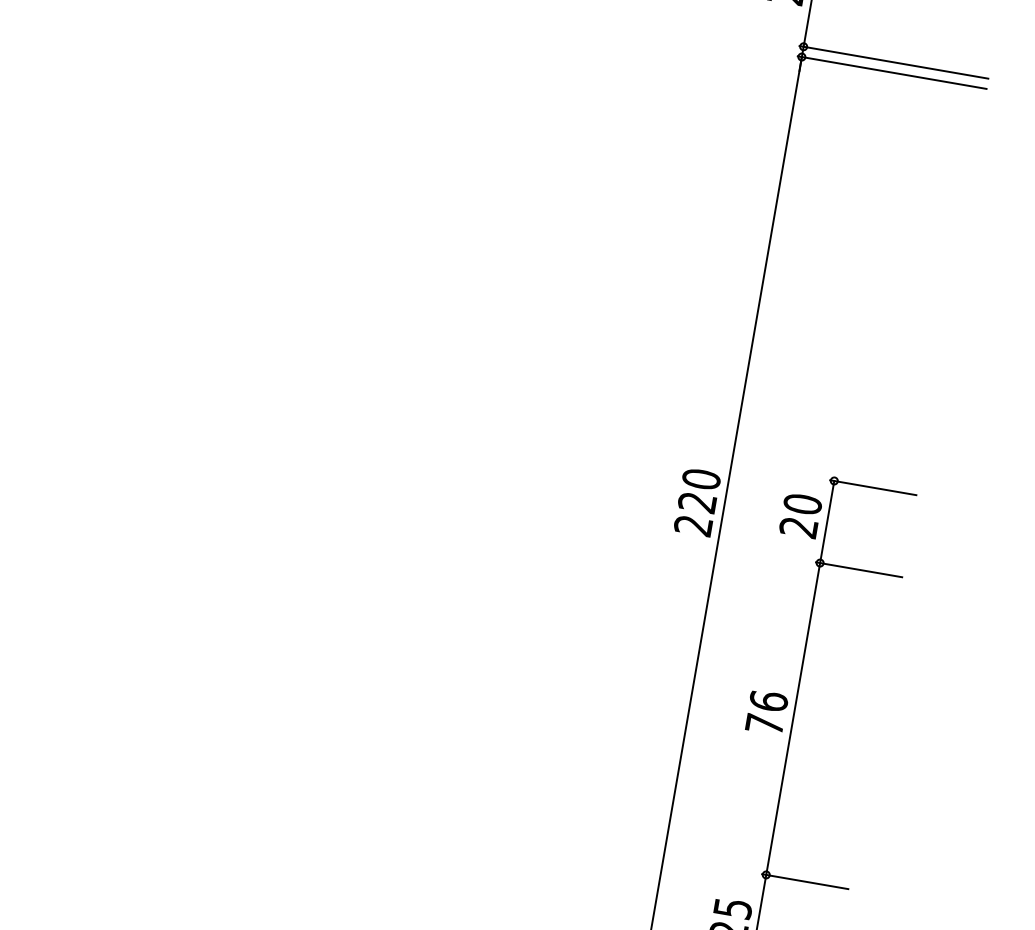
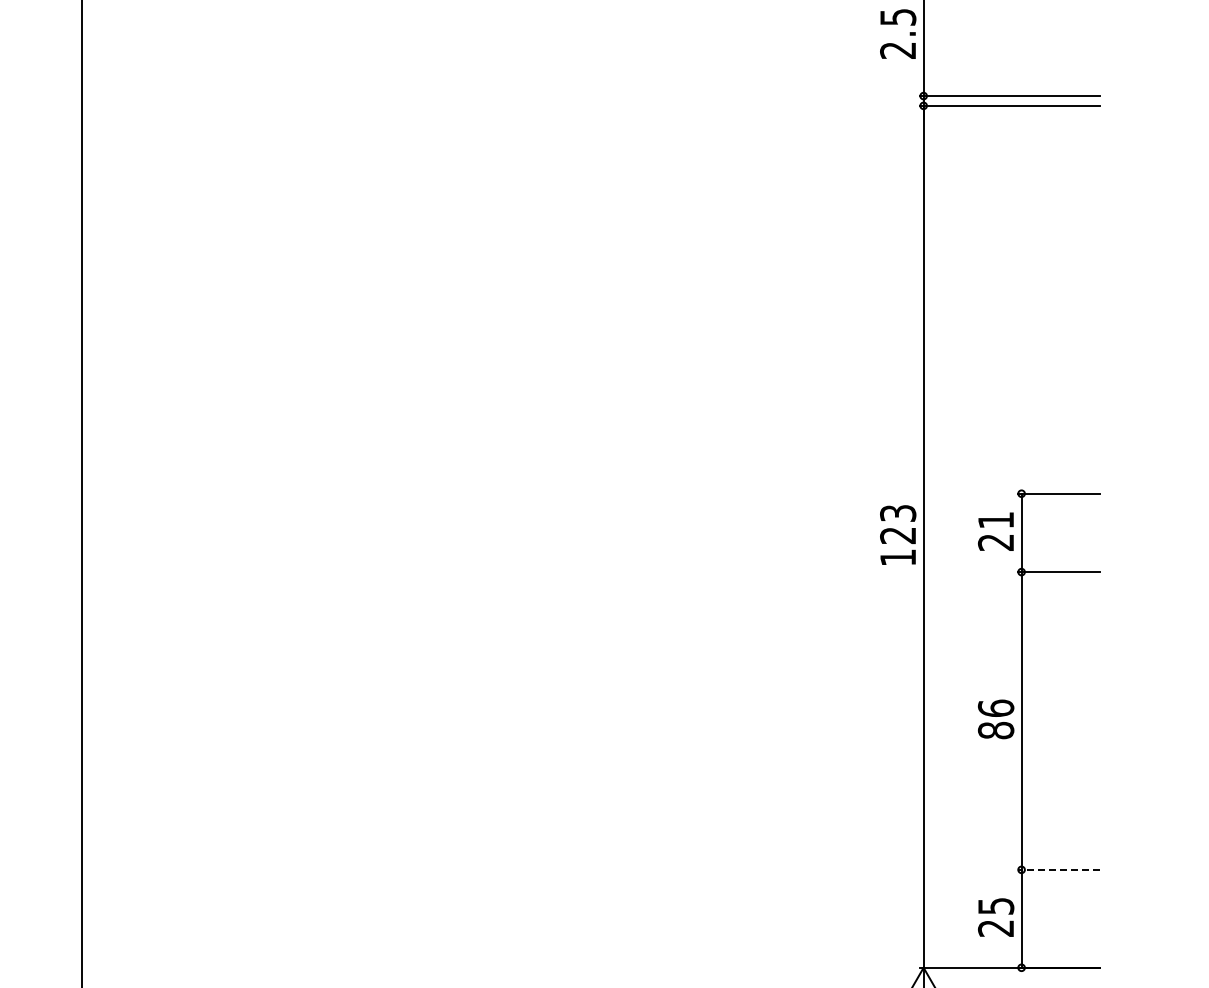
text: (697, 502) -> (898, 535), 220 -> 123
text: (802, 504) -> (995, 520), 20 -> 21
text: (764, 724) -> (995, 730), 76 -> 86
line: (804, 881) -> (1058, 869), solid -> dashed

